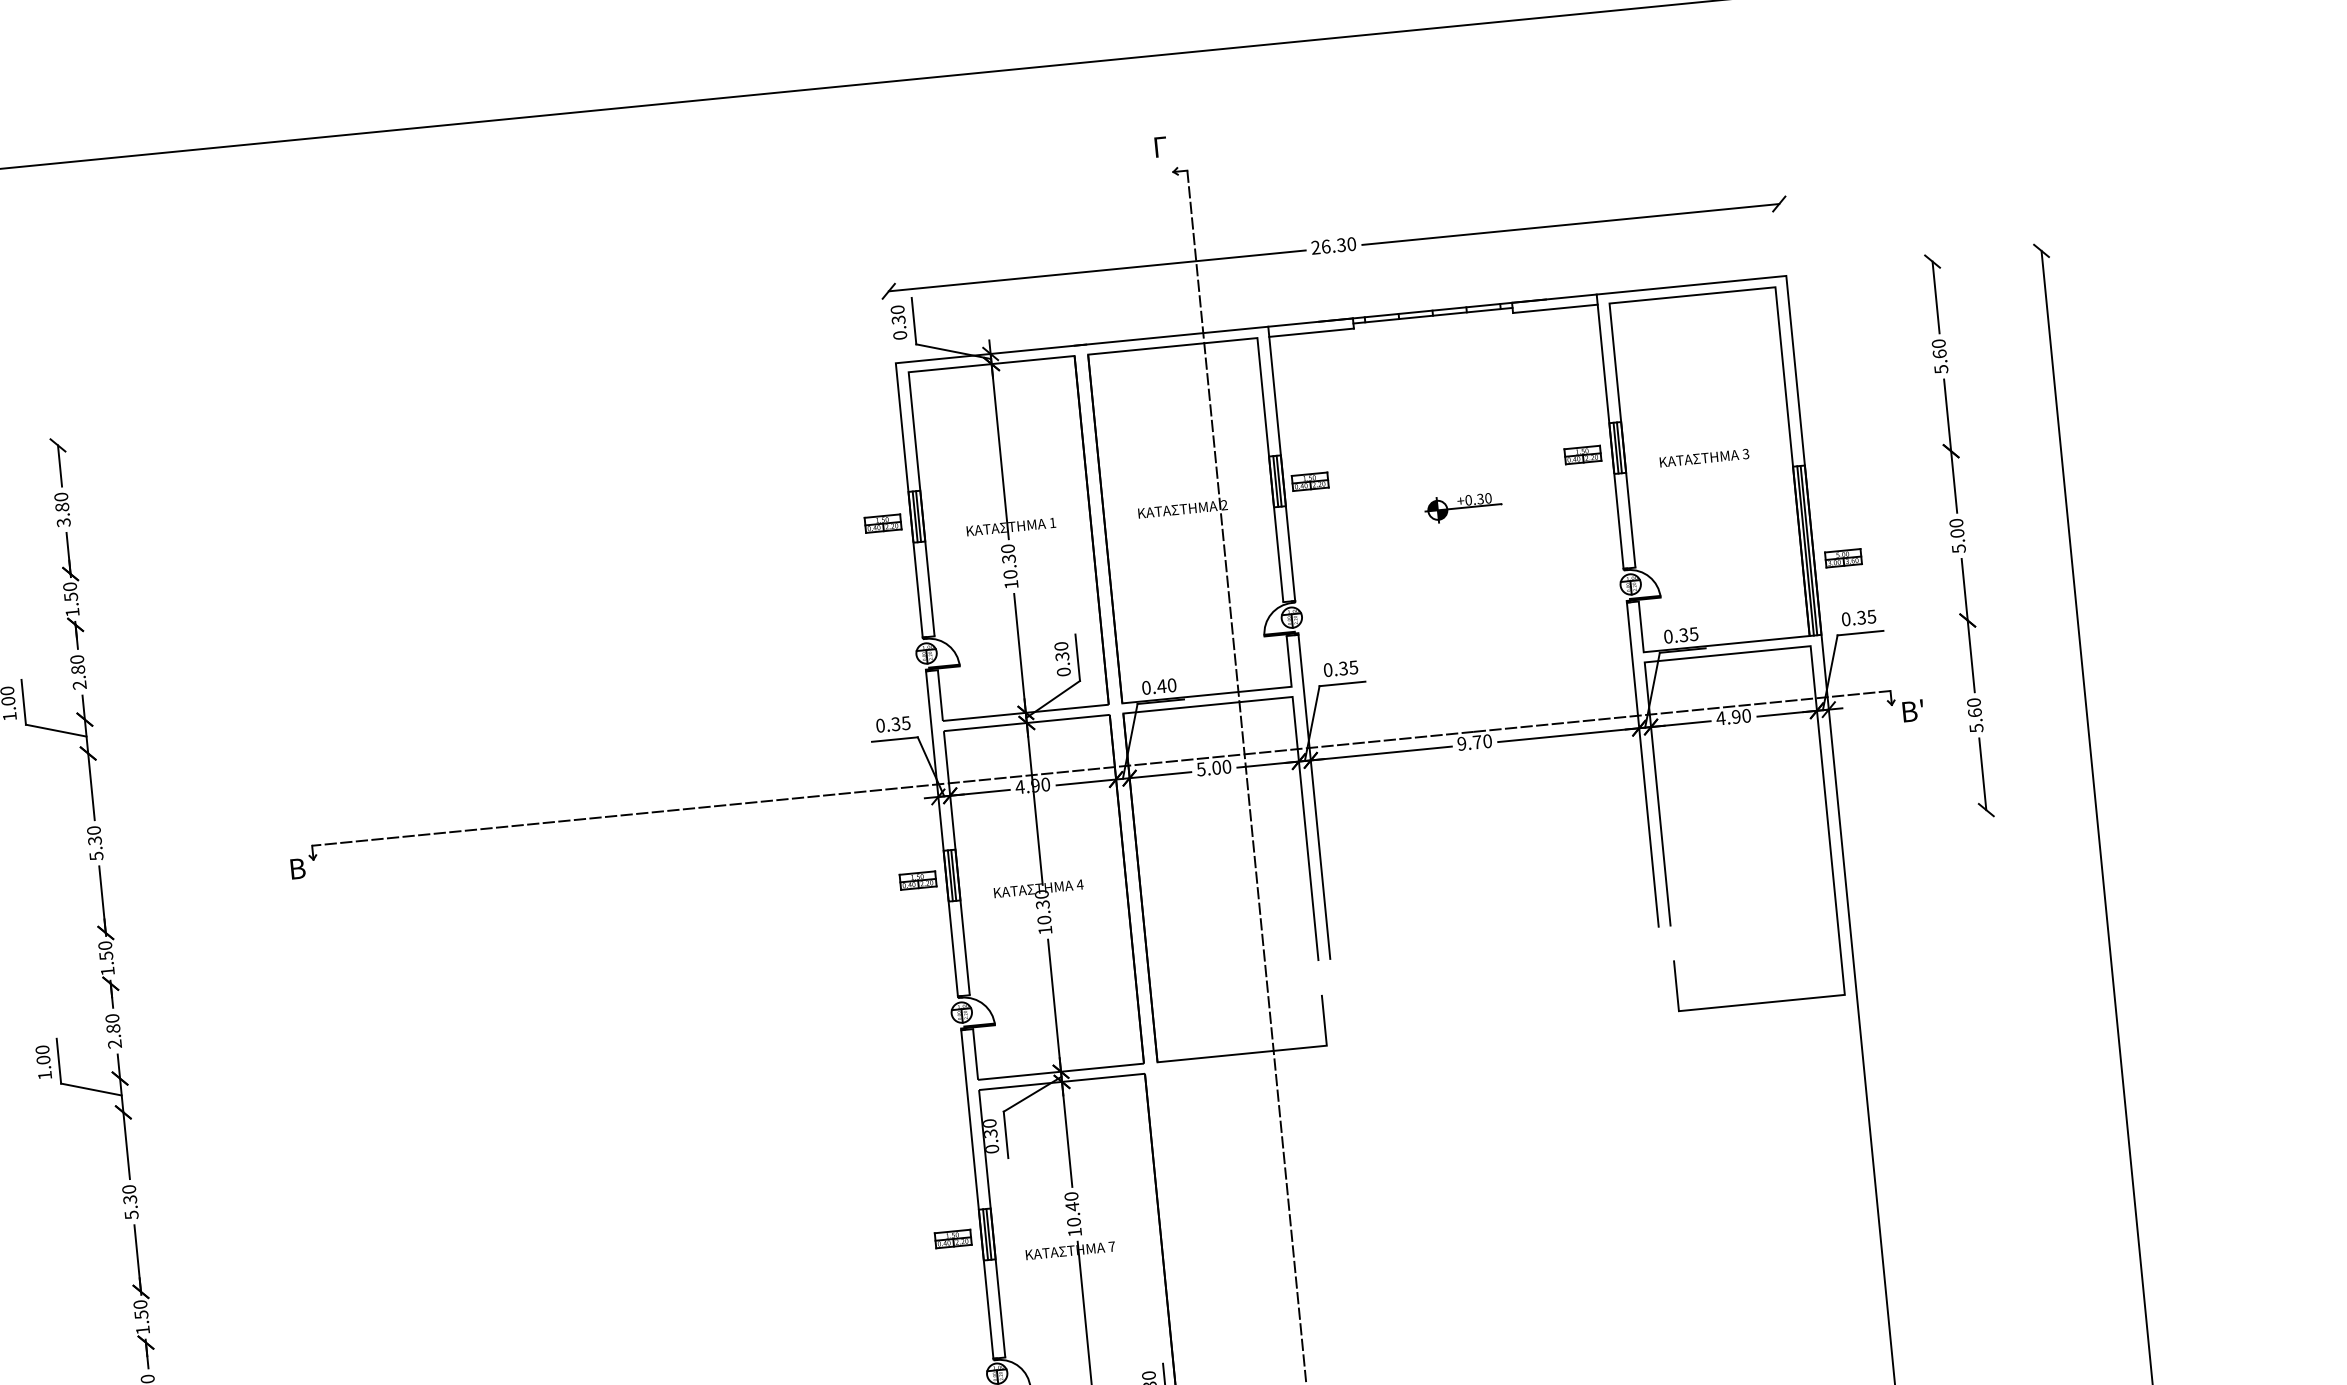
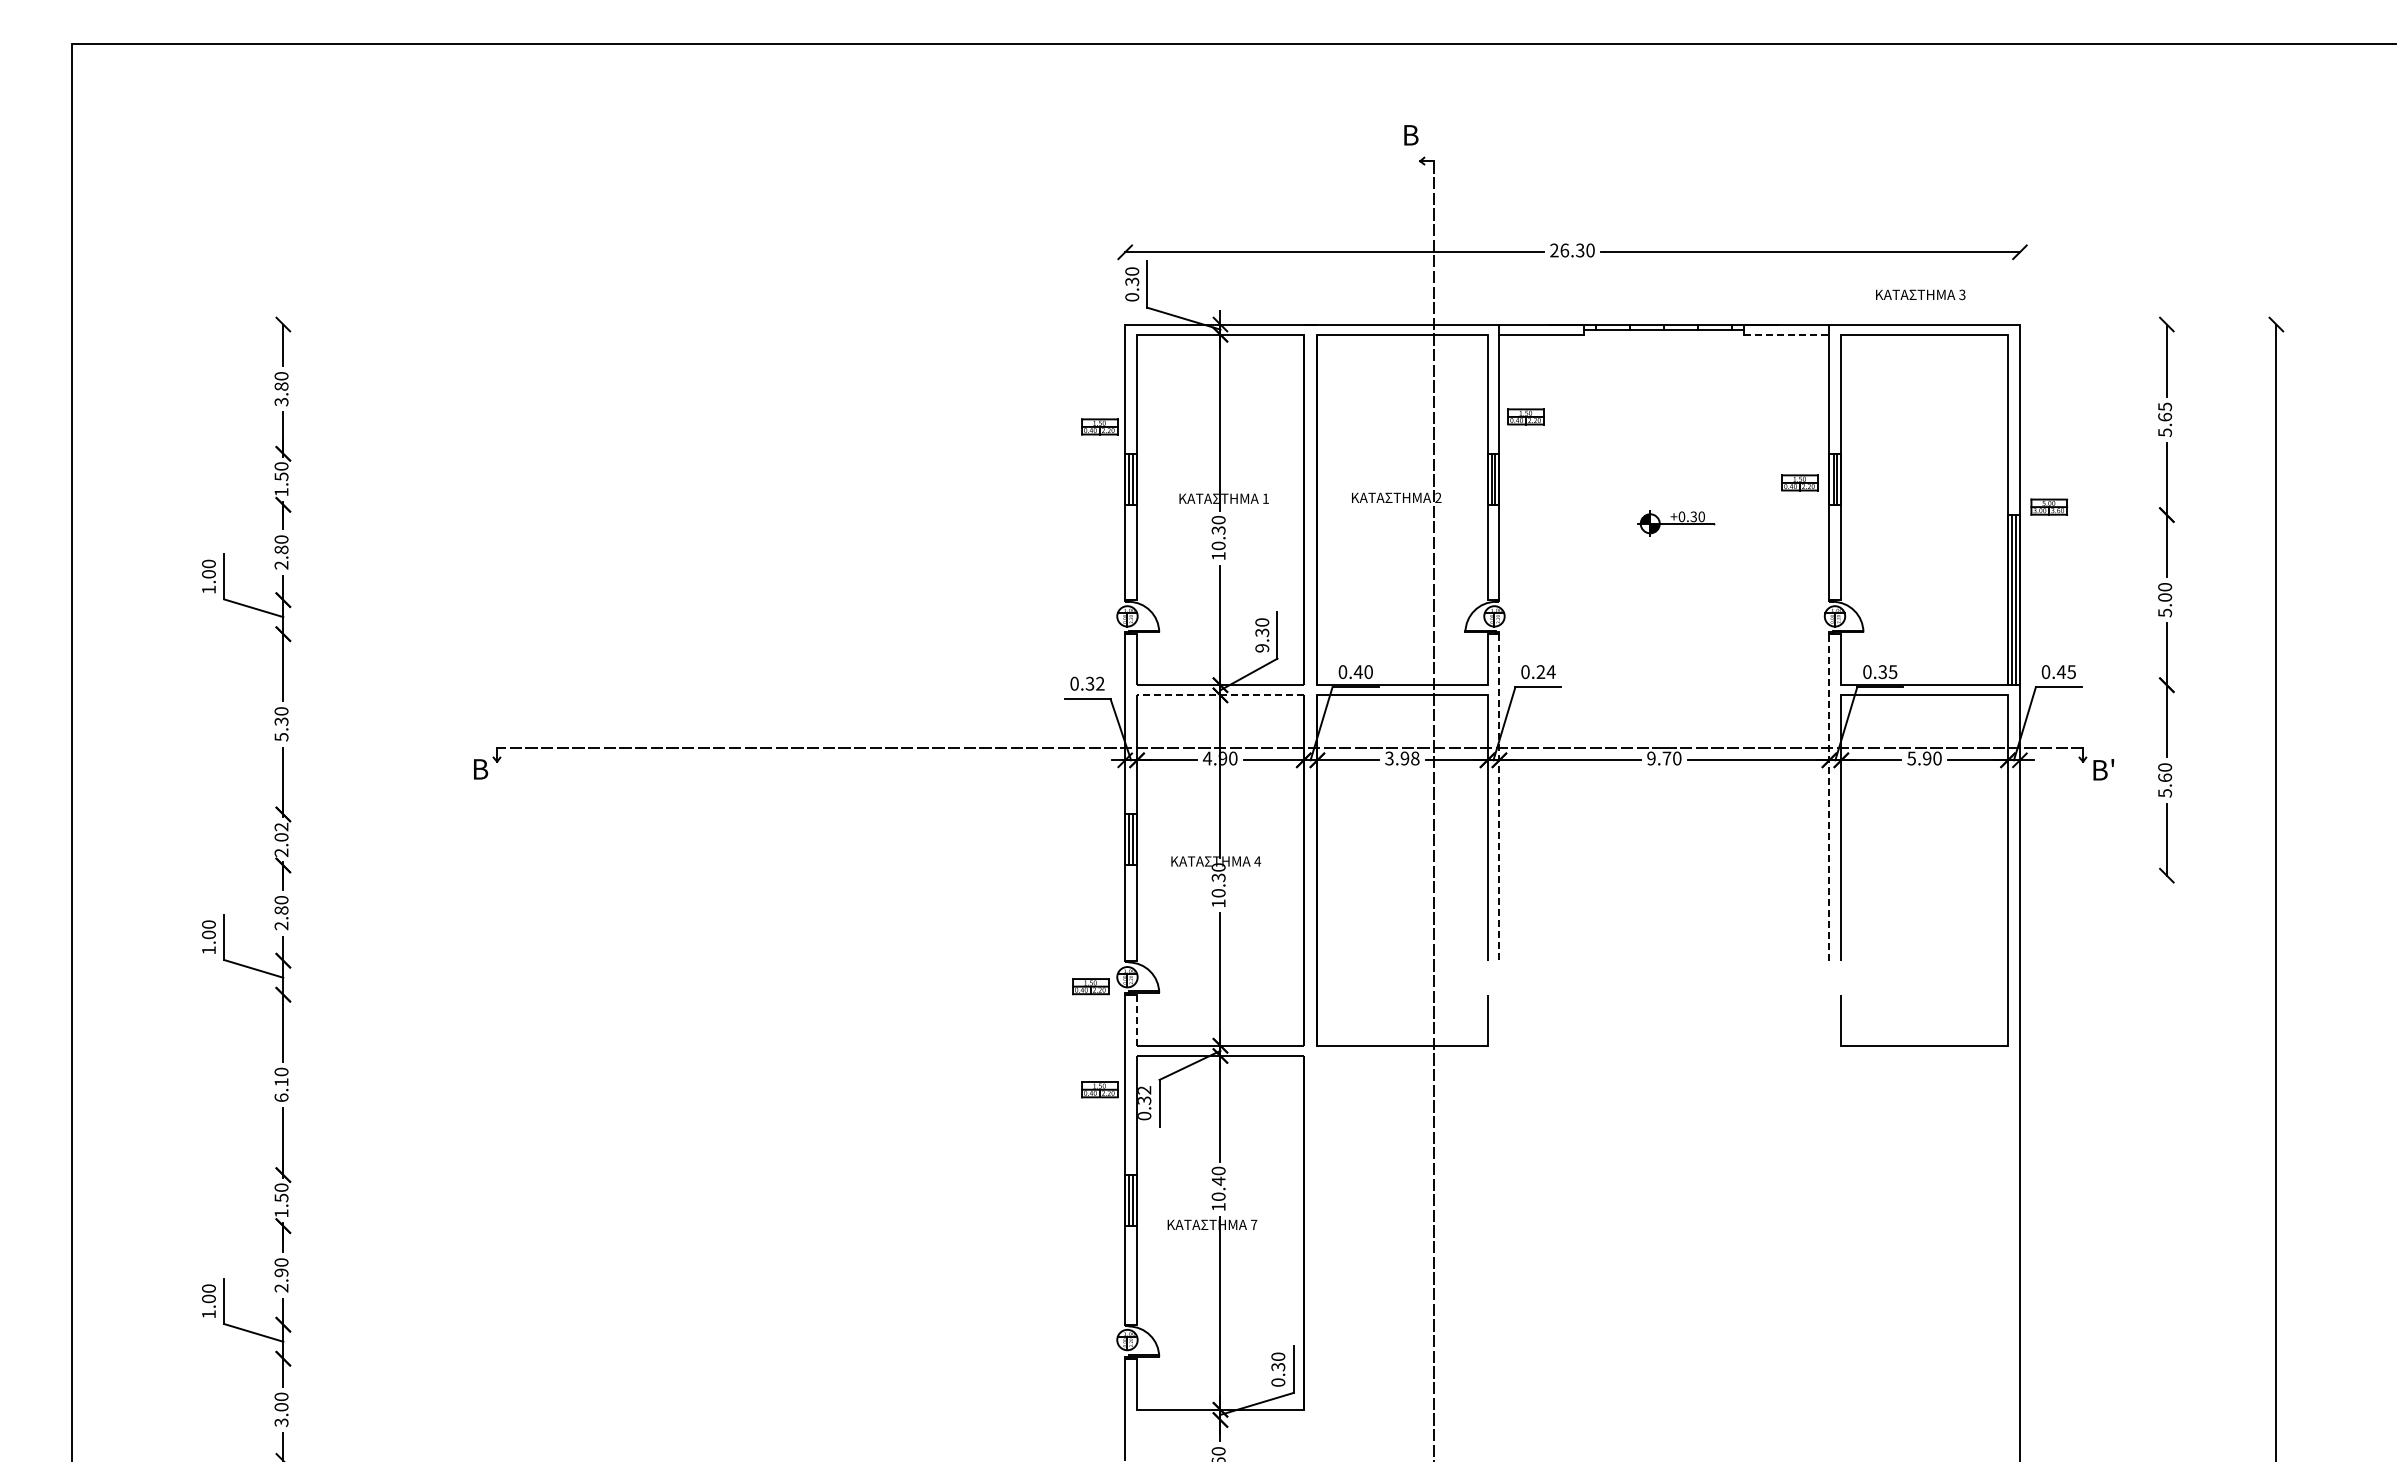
text: (1162, 147) -> (1411, 135), Γ -> B
line: (1554, 308) -> (1786, 334), solid -> dashed
text: (1938, 343) -> (2164, 406), 5.60 -> 5.65
text: (1704, 457) -> (1920, 294), moved
part: (1309, 481) -> (1525, 416), moved
part: (882, 523) -> (1099, 426), moved
part: (1842, 557) -> (2048, 506), moved
text: (1860, 618) -> (2060, 672), 0.35 -> 0.45
text: (1348, 668) -> (1545, 672), 0.35 -> 0.24
text: (1064, 672) -> (1262, 648), 0.30 -> 9.30
text: (1720, 718) -> (1911, 758), 4.90 -> 5.90
text: (906, 722) -> (1100, 683), 0.35 -> 0.32
line: (1025, 723) -> (1219, 695), solid -> dashed
line: (1642, 764) -> (1829, 796), solid -> dashed
text: (1214, 768) -> (1402, 758), 5.00 -> 3.98
line: (1314, 797) -> (1499, 797), solid -> dashed
part: (917, 880) -> (1090, 986), moved
text: (106, 958) -> (281, 839), 1.50 -> 2.02
line: (976, 1054) -> (1137, 1020), solid -> dashed
text: (989, 1123) -> (1144, 1090), 0.30 -> 0.32
text: (130, 1207) -> (281, 1090), 5.30 -> 6.10
part: (952, 1238) -> (1099, 1089), moved

